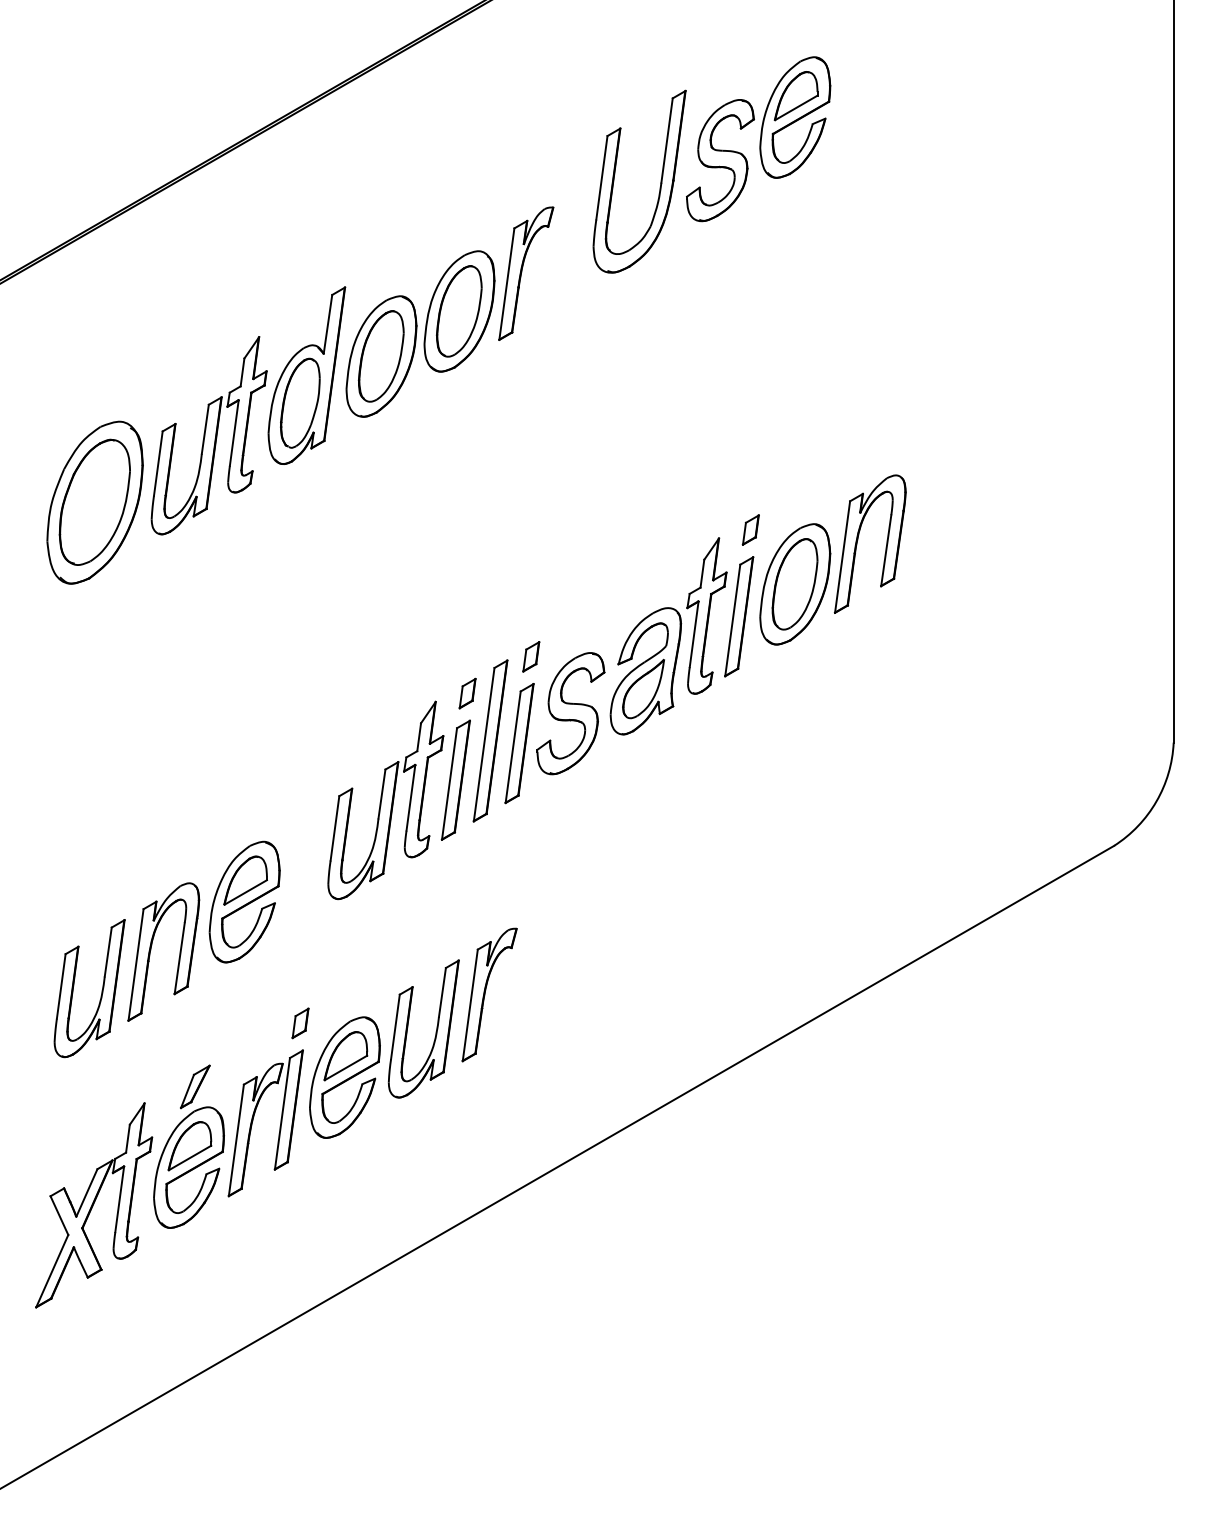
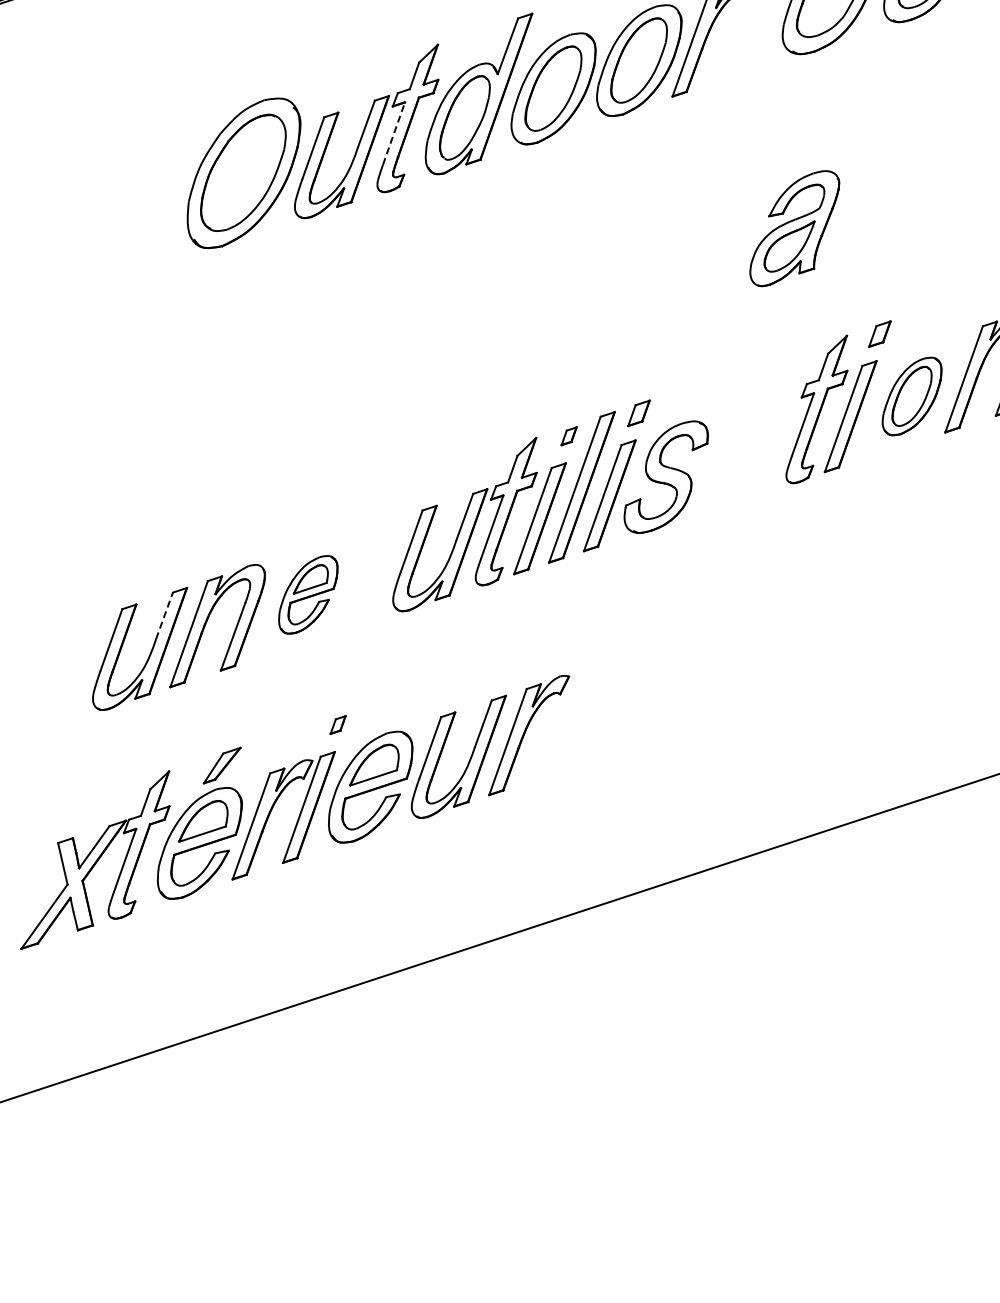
line: (234, 433) -> (394, 134), solid -> dashed
part: (795, 584) -> (912, 396), size x0.7
part: (645, 671) -> (794, 228), moved
part: (467, 693) -> (569, 436), size x0.7
part: (244, 901) -> (308, 594), size x0.7
line: (108, 952) -> (164, 616), solid -> dashed
part: (300, 1023) -> (338, 725), size x0.7

